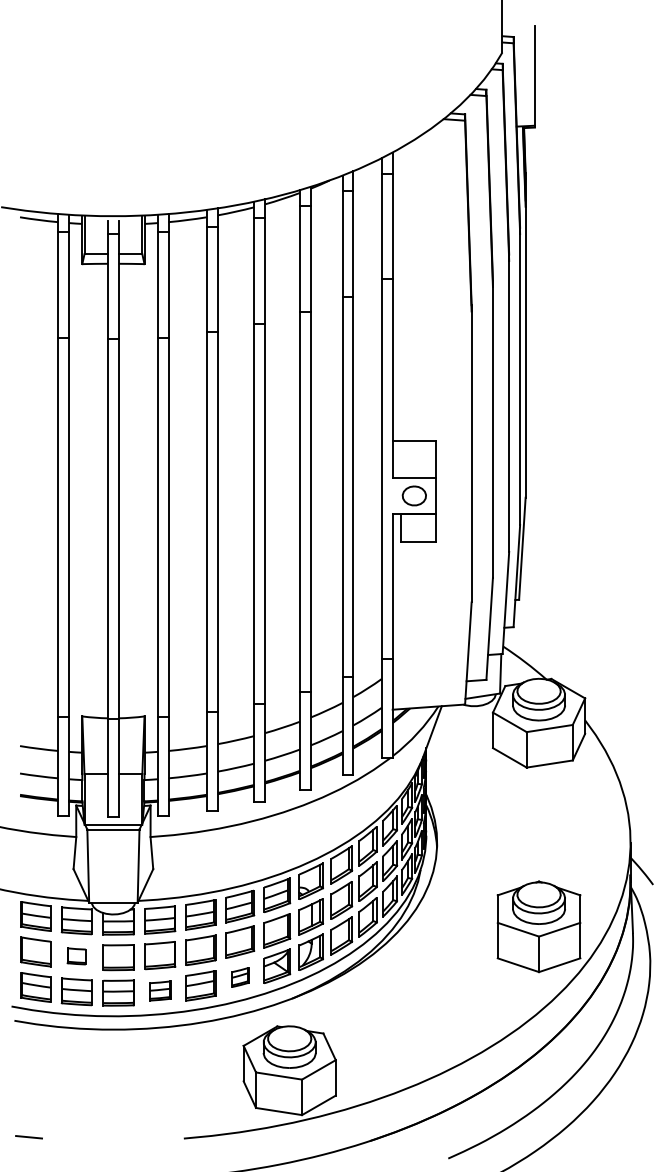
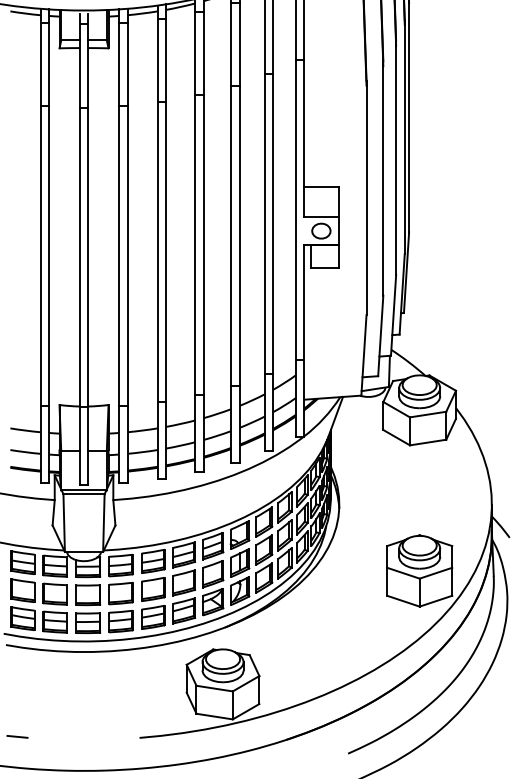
part: (76, 956) -> (54, 594), size x1.67
part: (240, 977) -> (184, 610), size x1.67
part: (160, 990) -> (121, 621), size x1.43

